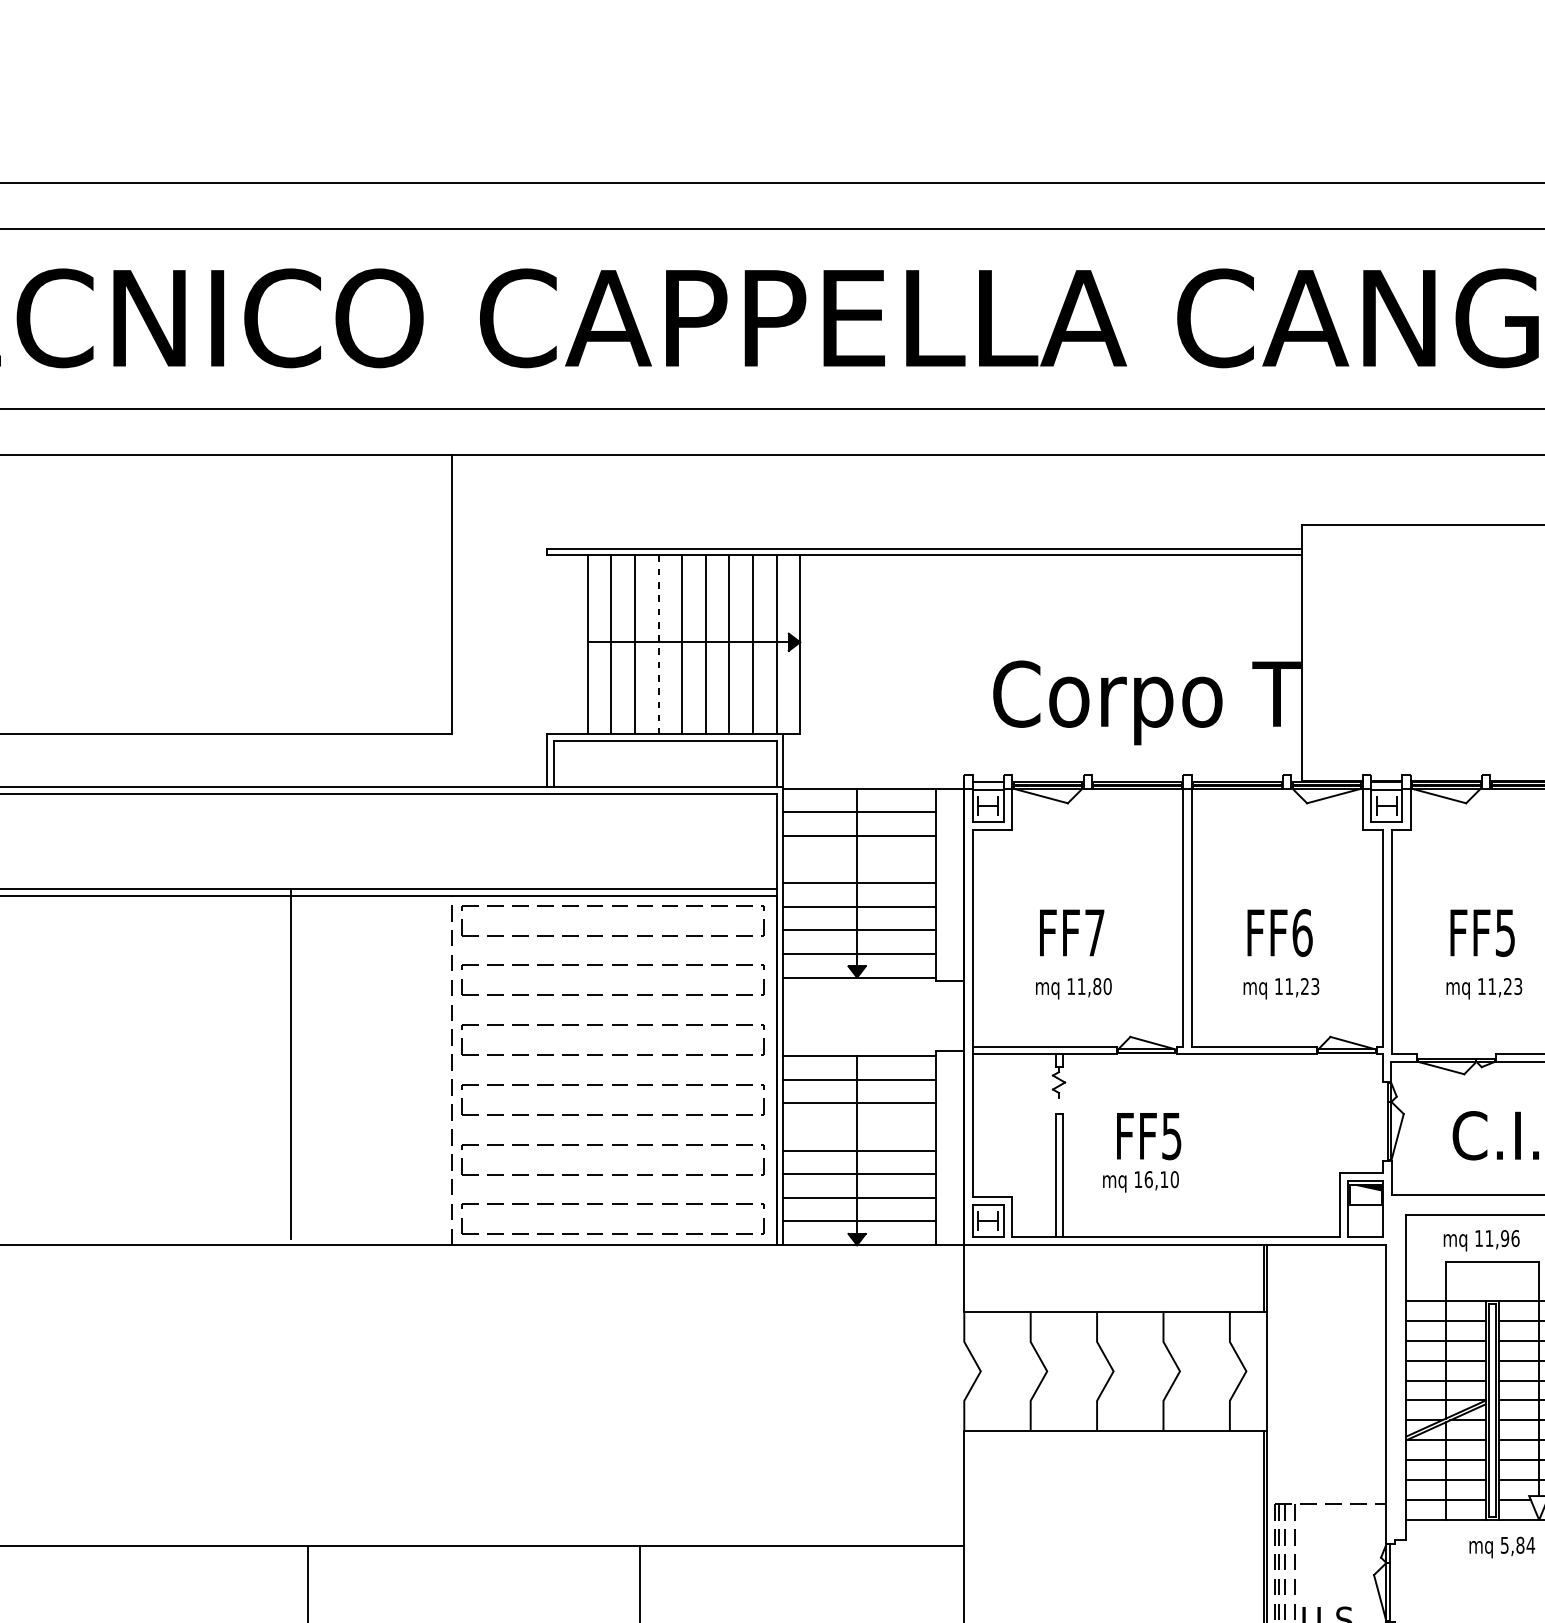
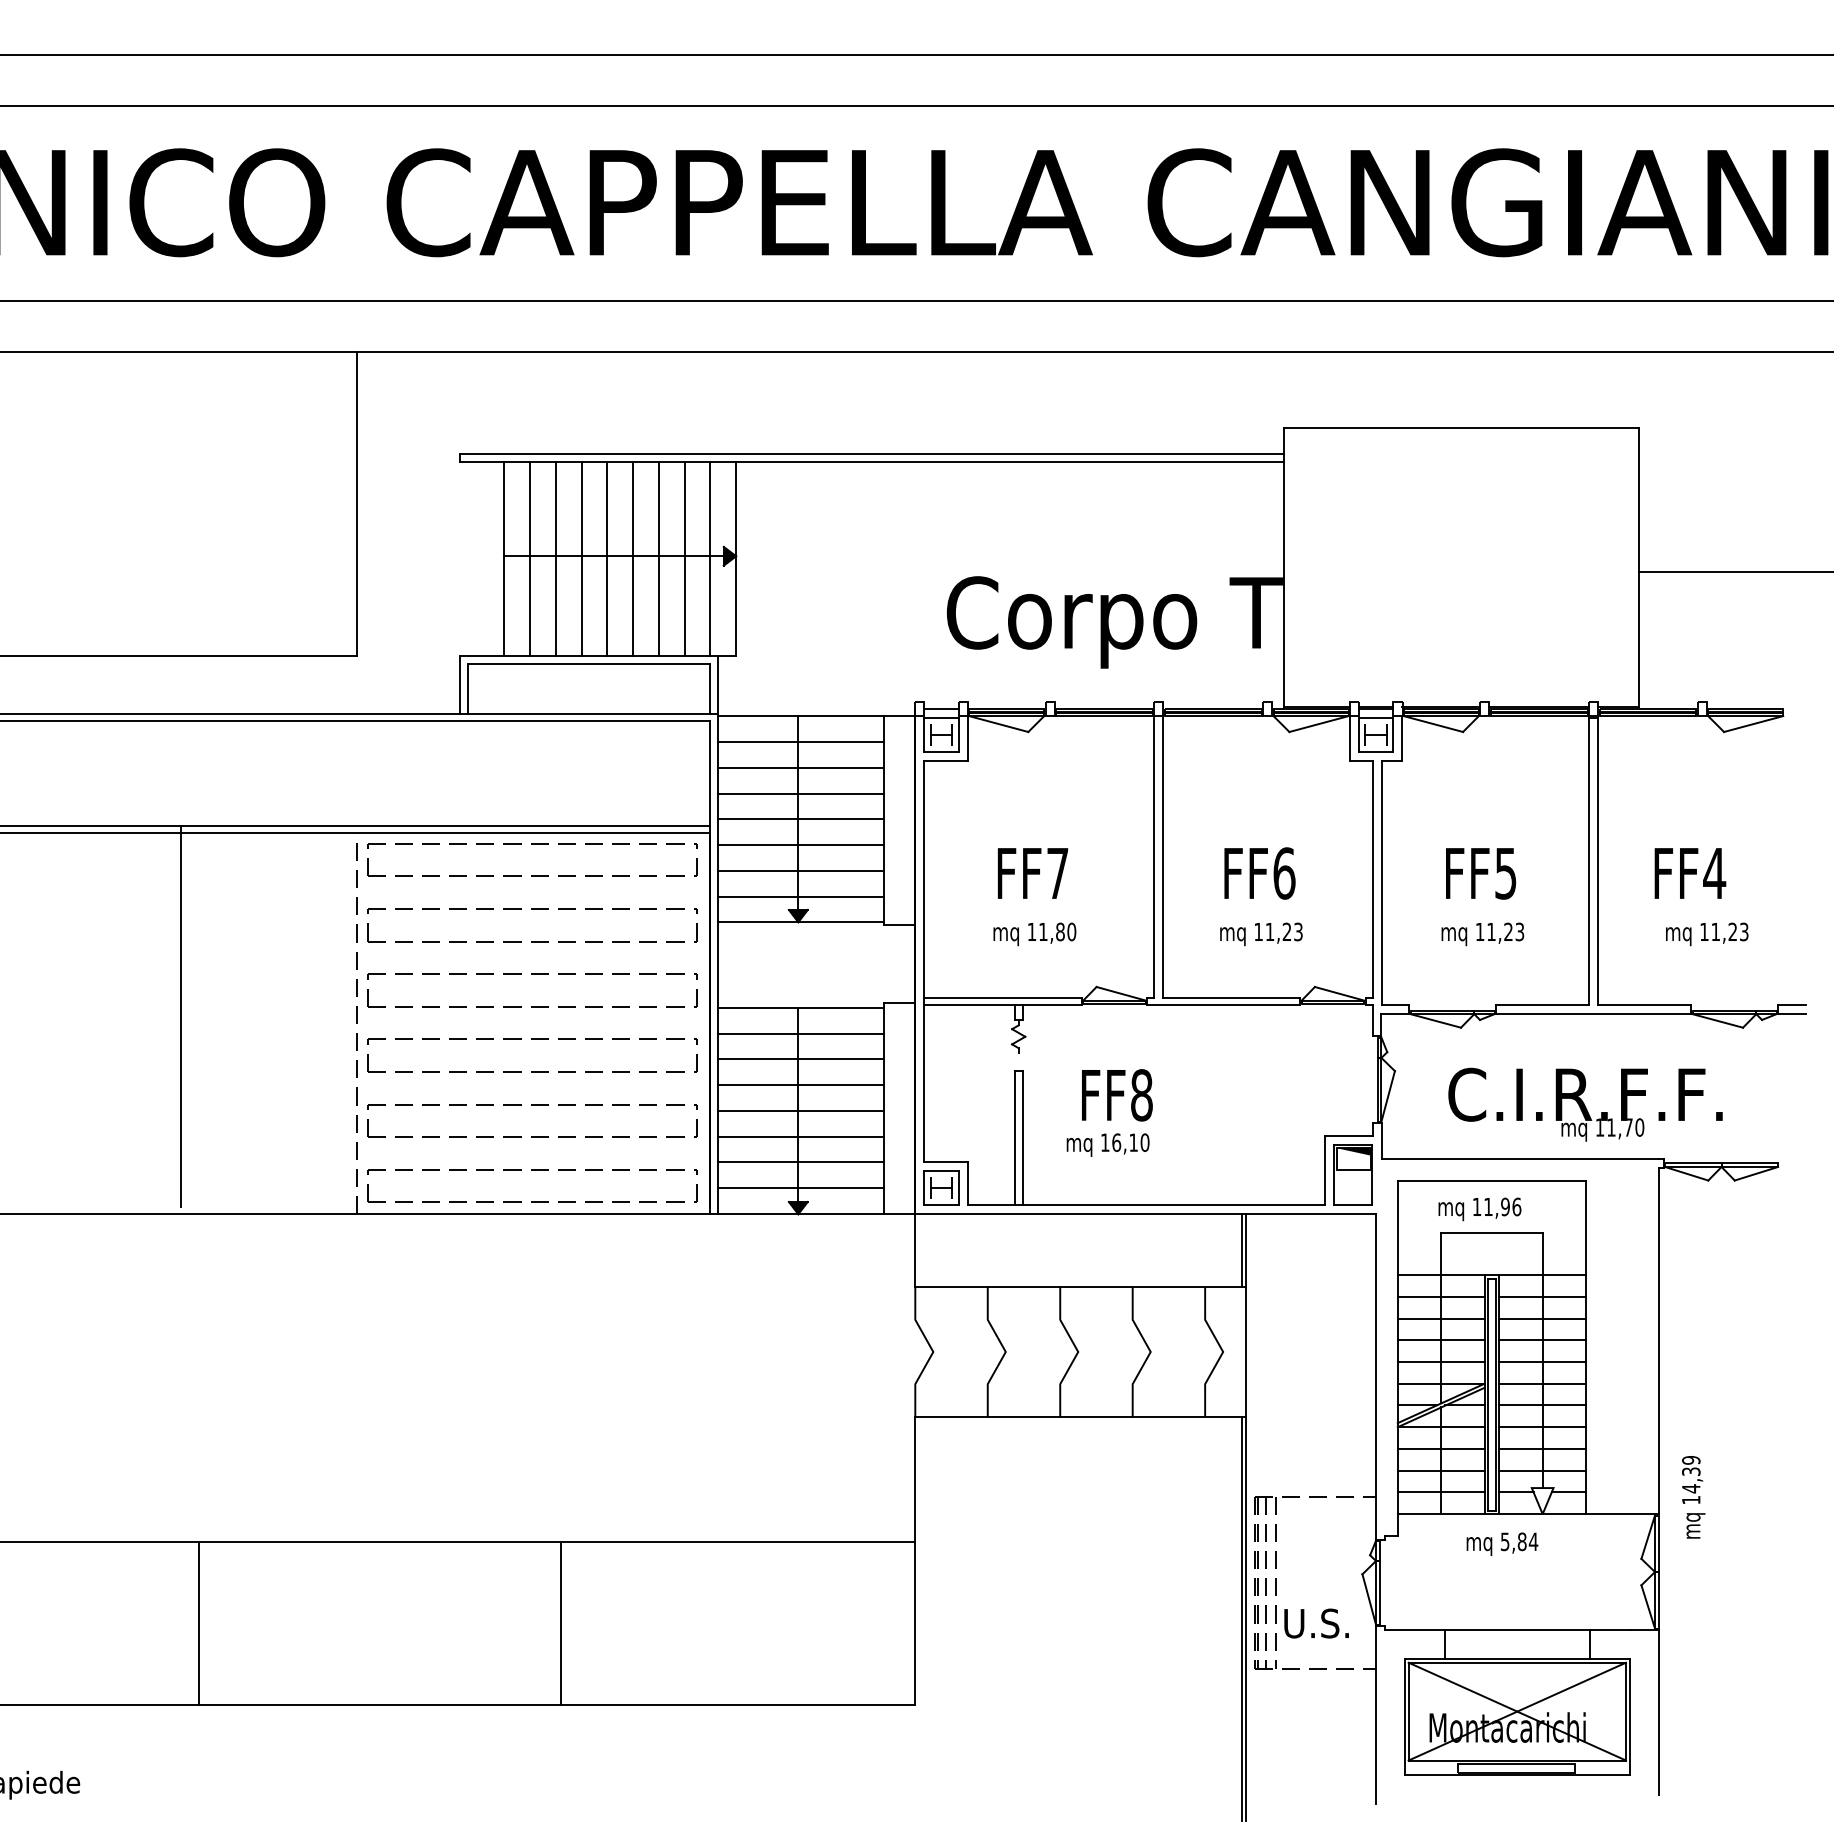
line: (658, 645) -> (581, 559), dashed -> solid
line: (859, 859) -> (800, 793), added
line: (859, 1127) -> (800, 1085), added
text: (1171, 1136) -> (1141, 1095), FF5 -> FF8

